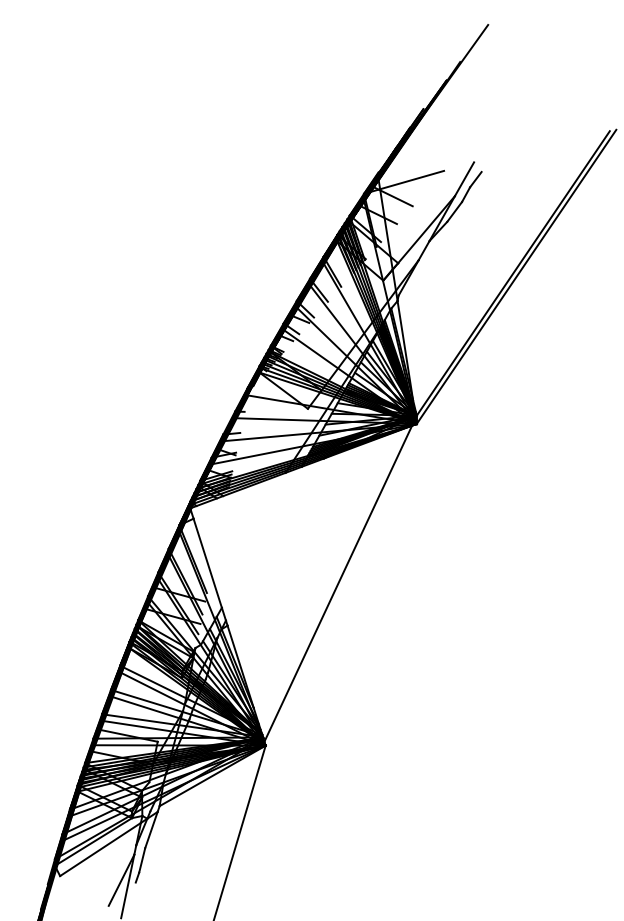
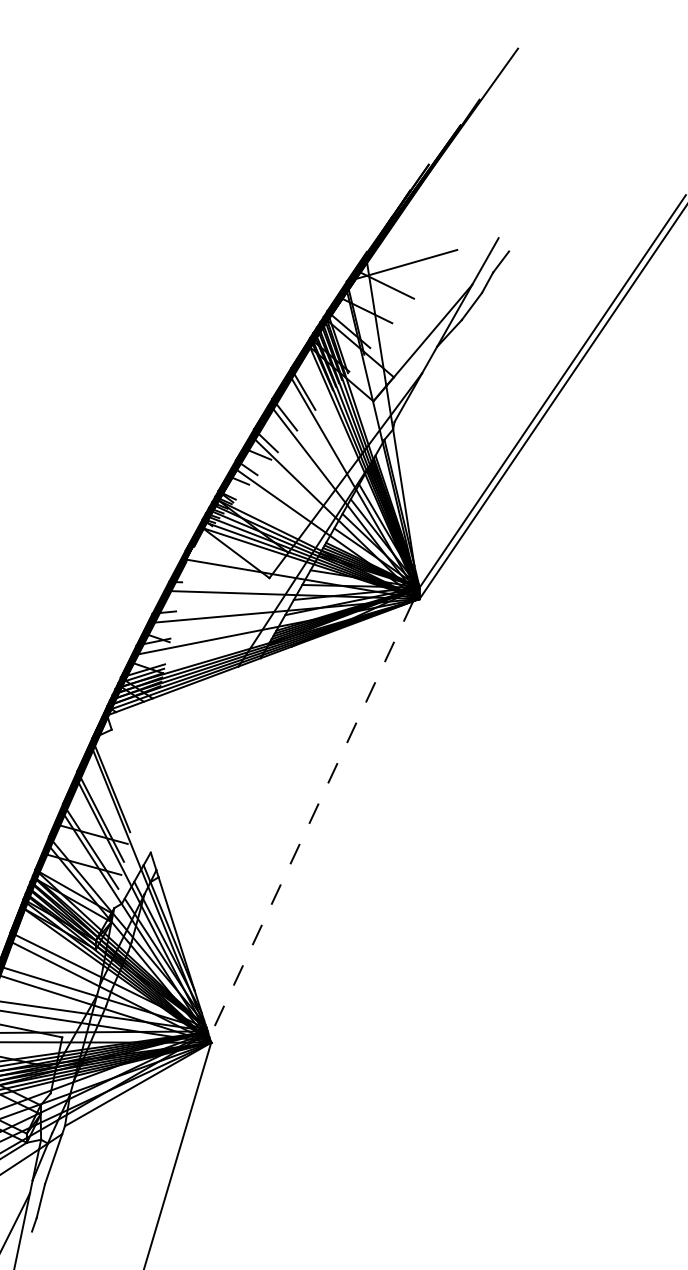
line: (207, 562) -> (130, 790), removed
line: (338, 584) -> (311, 820), solid -> dashed

